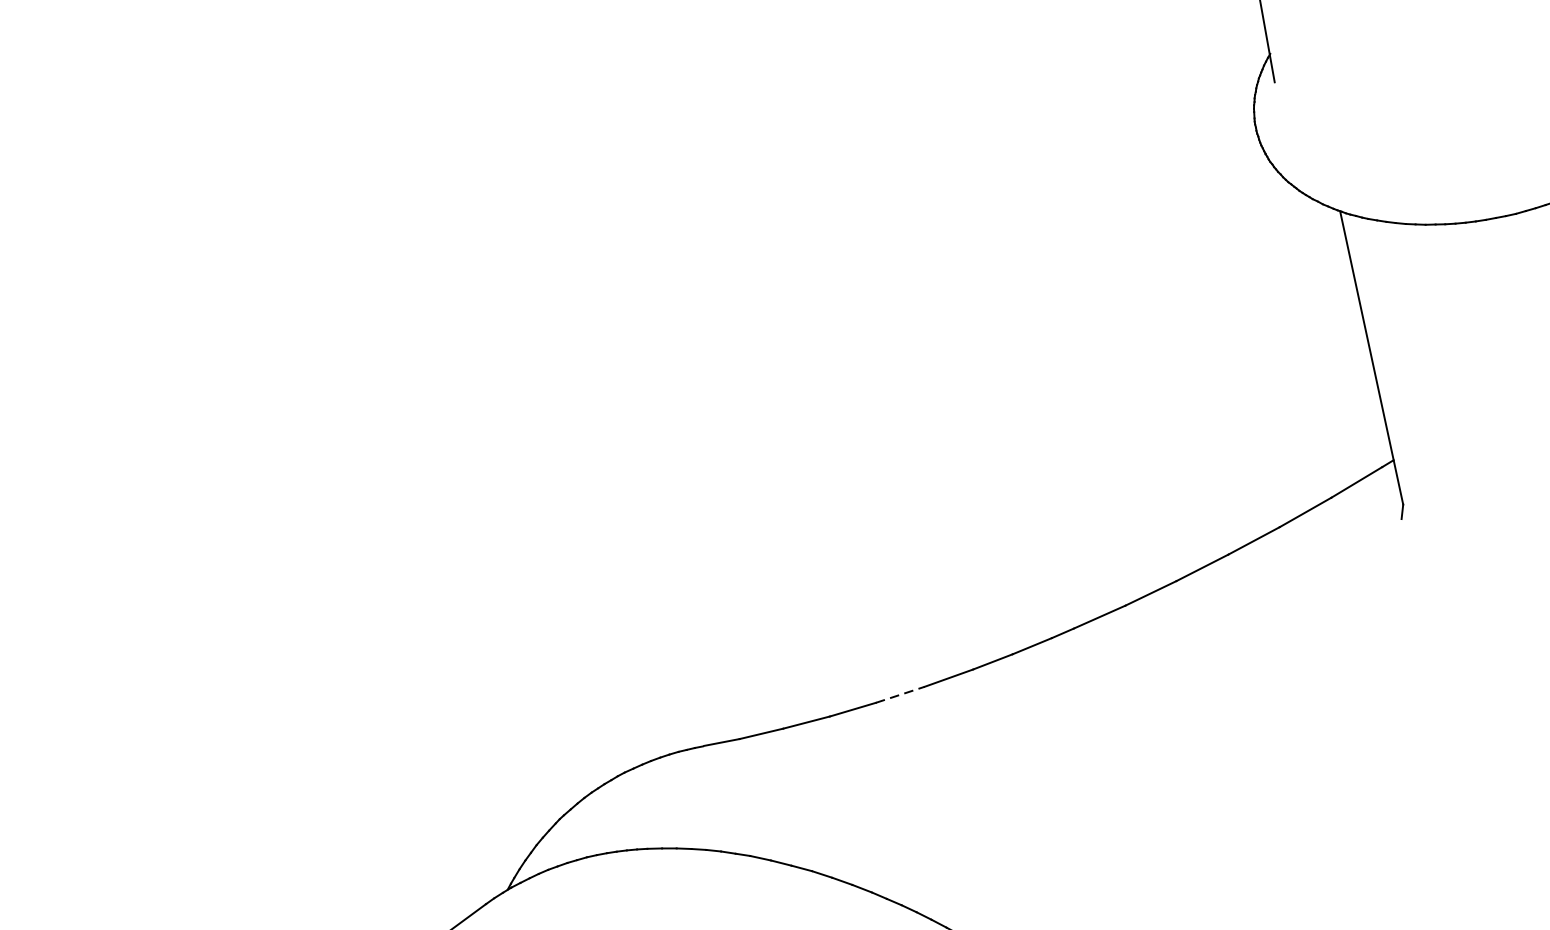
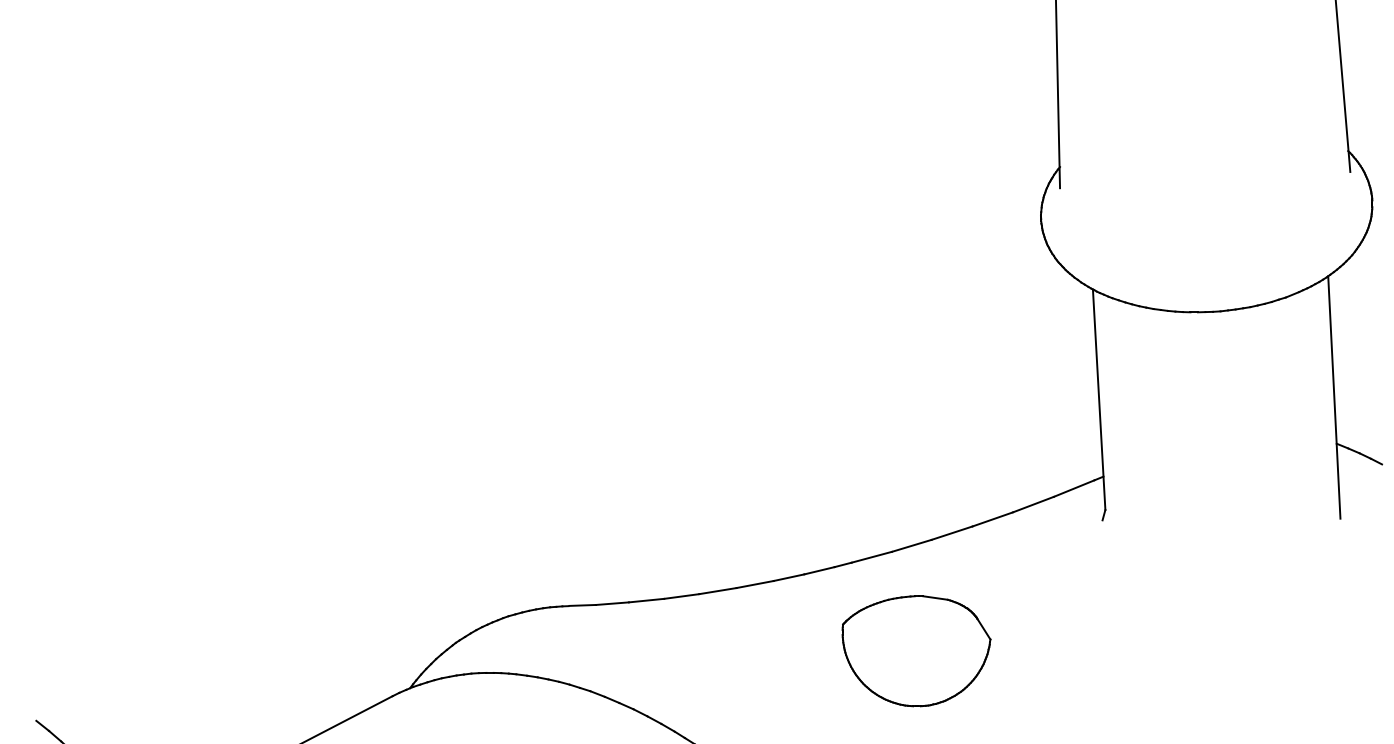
line: (899, 695) -> (717, 591), dashed -> solid
part: (1179, 734) -> (916, 651), added

